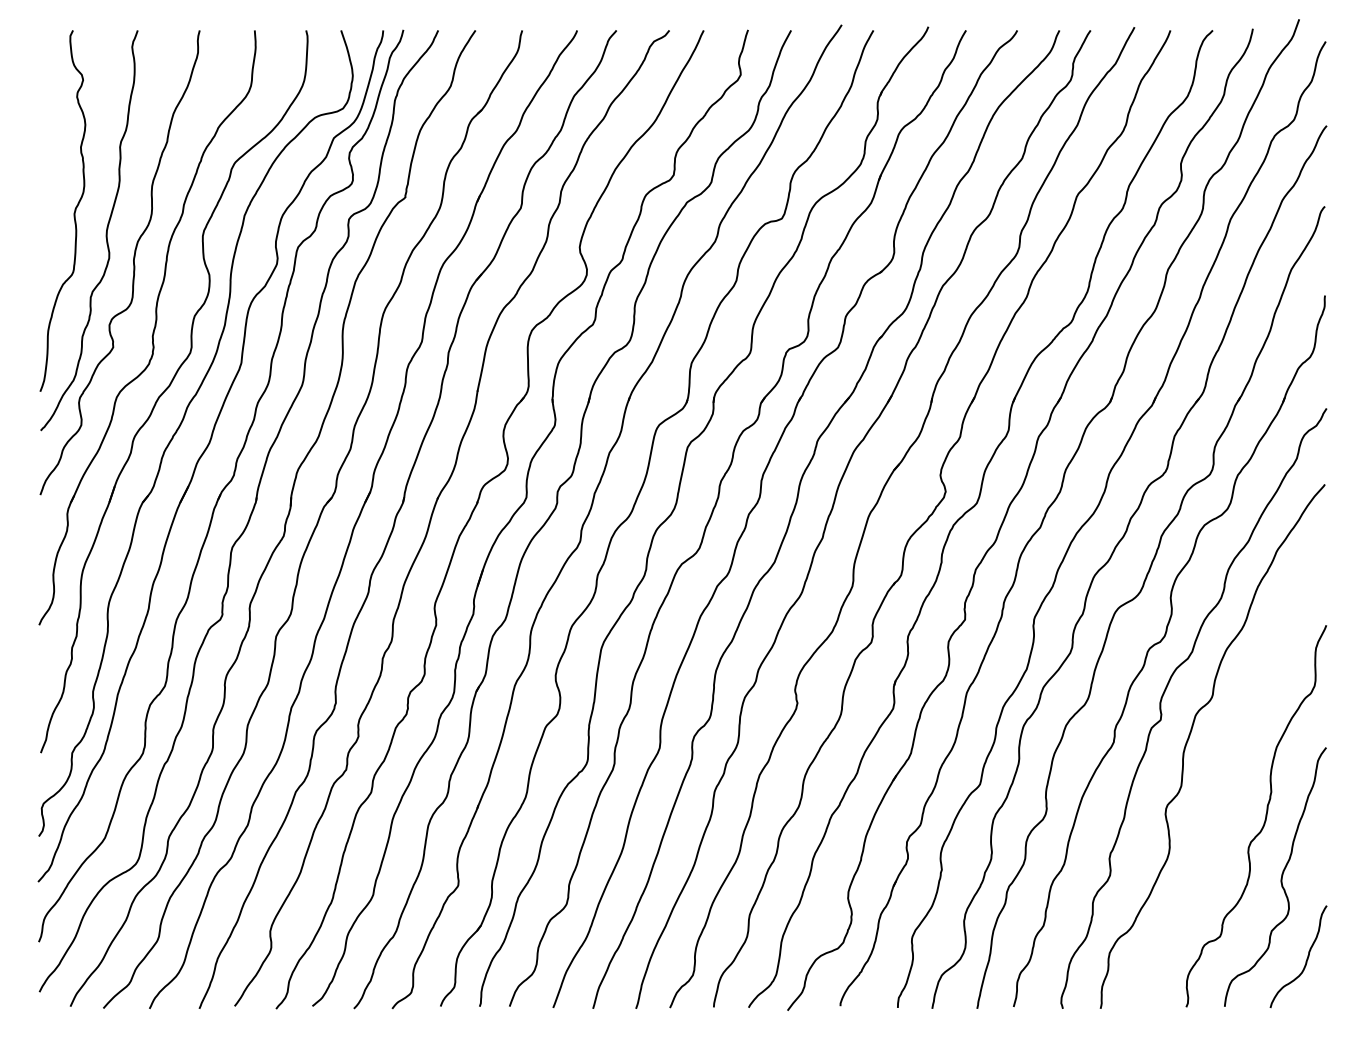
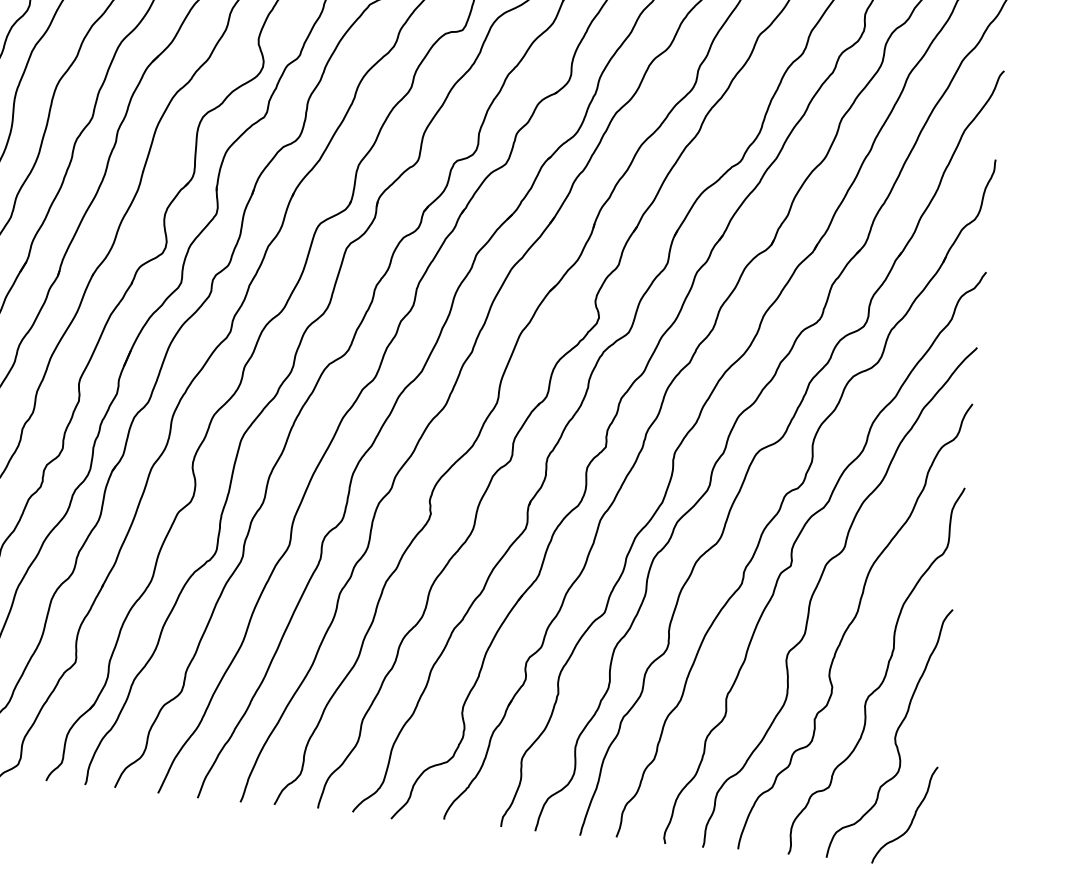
curve: (1227, 771) -> (852, 623), added

